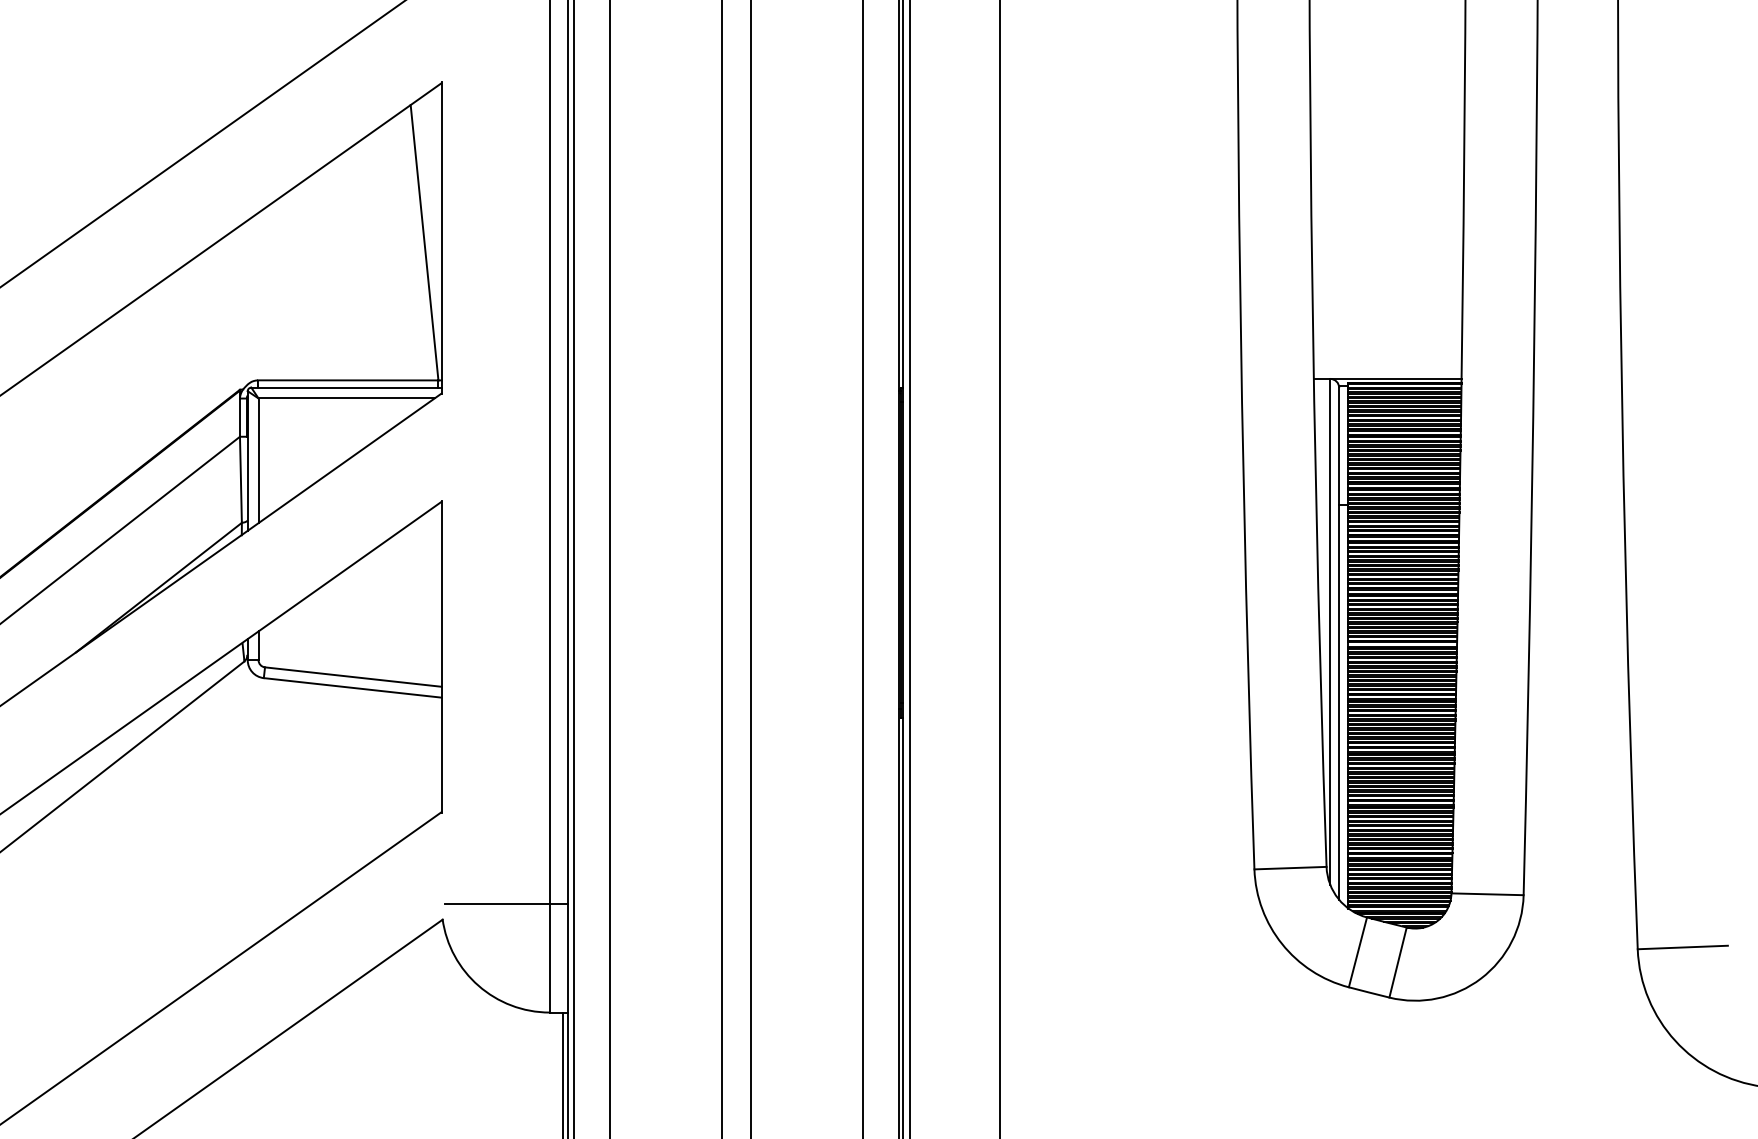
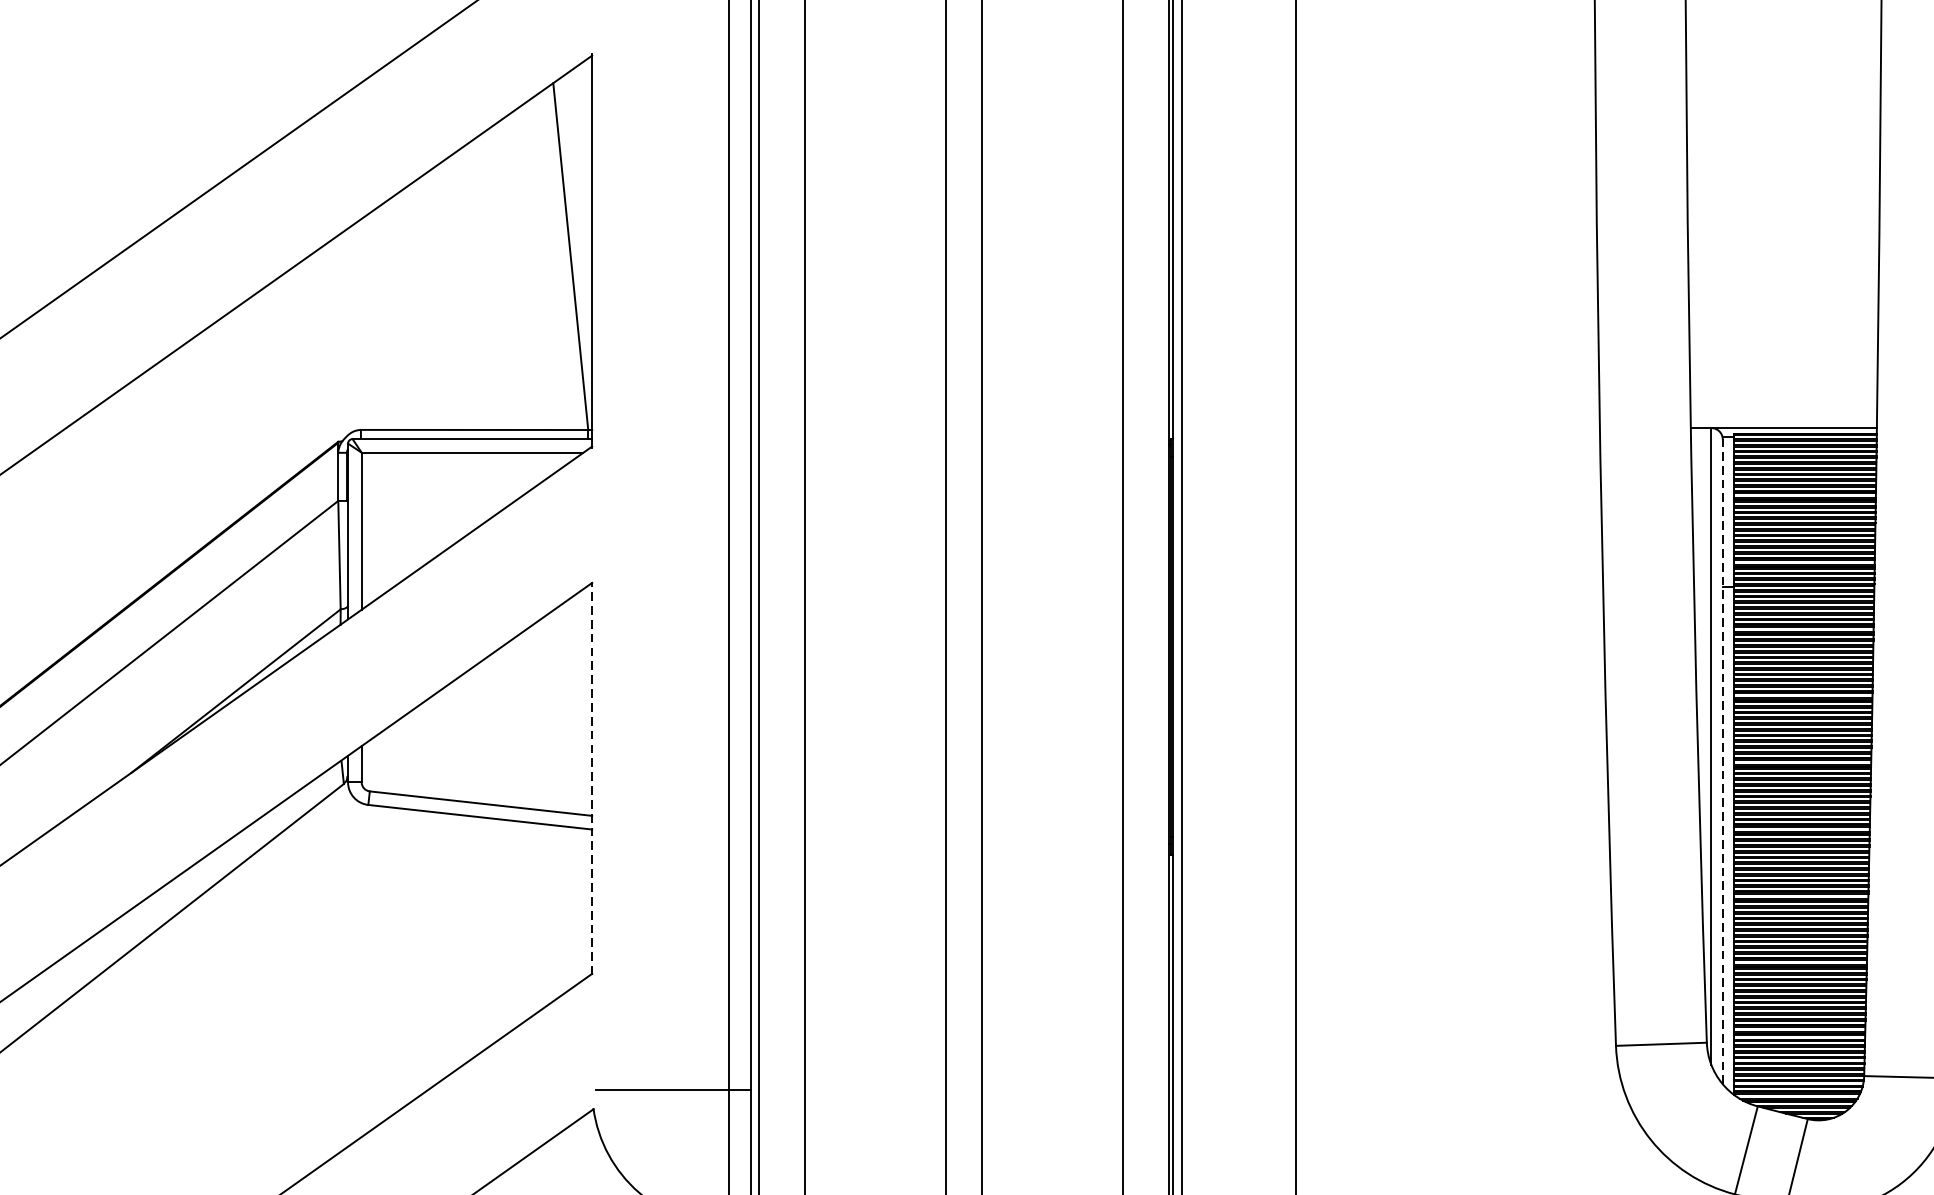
line: (1339, 643) -> (1723, 761), solid -> dashed
line: (441, 656) -> (592, 777), solid -> dashed

